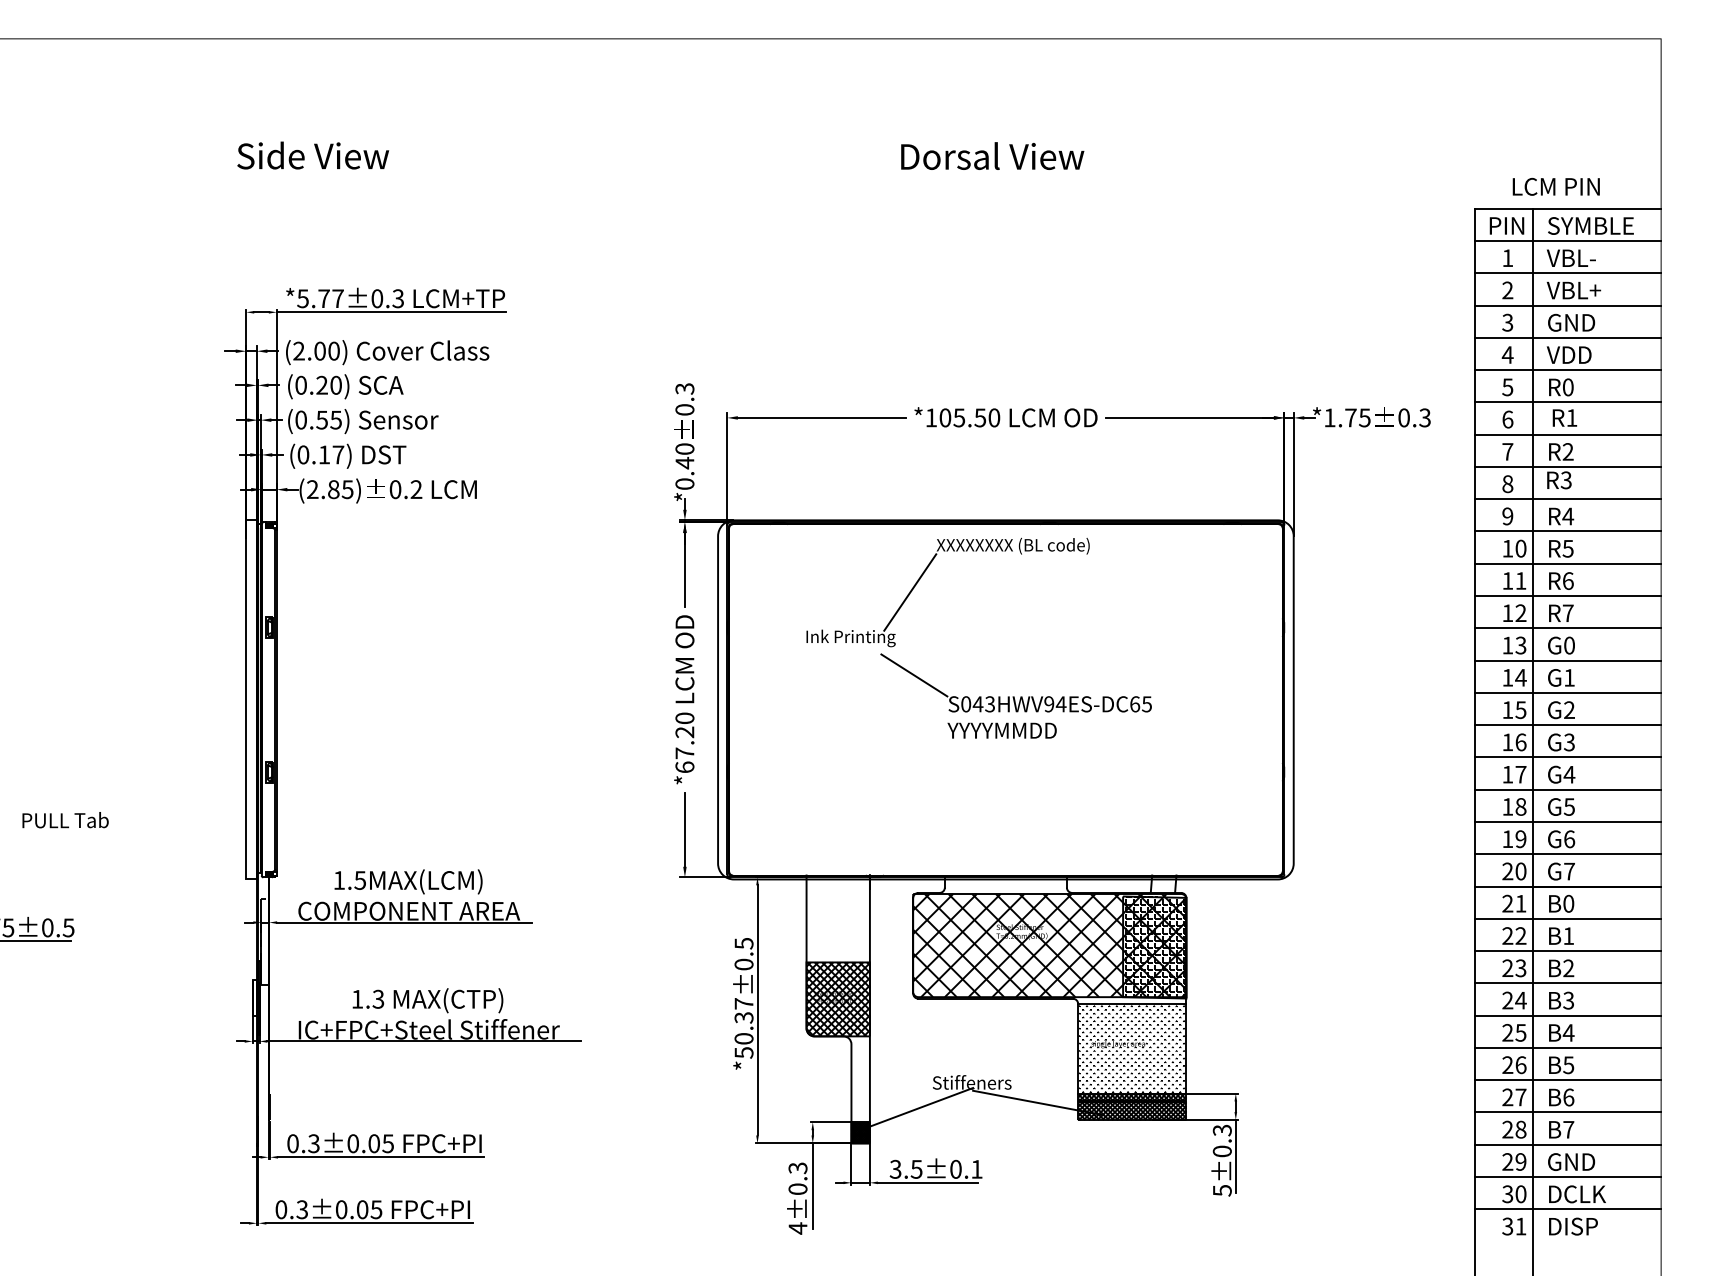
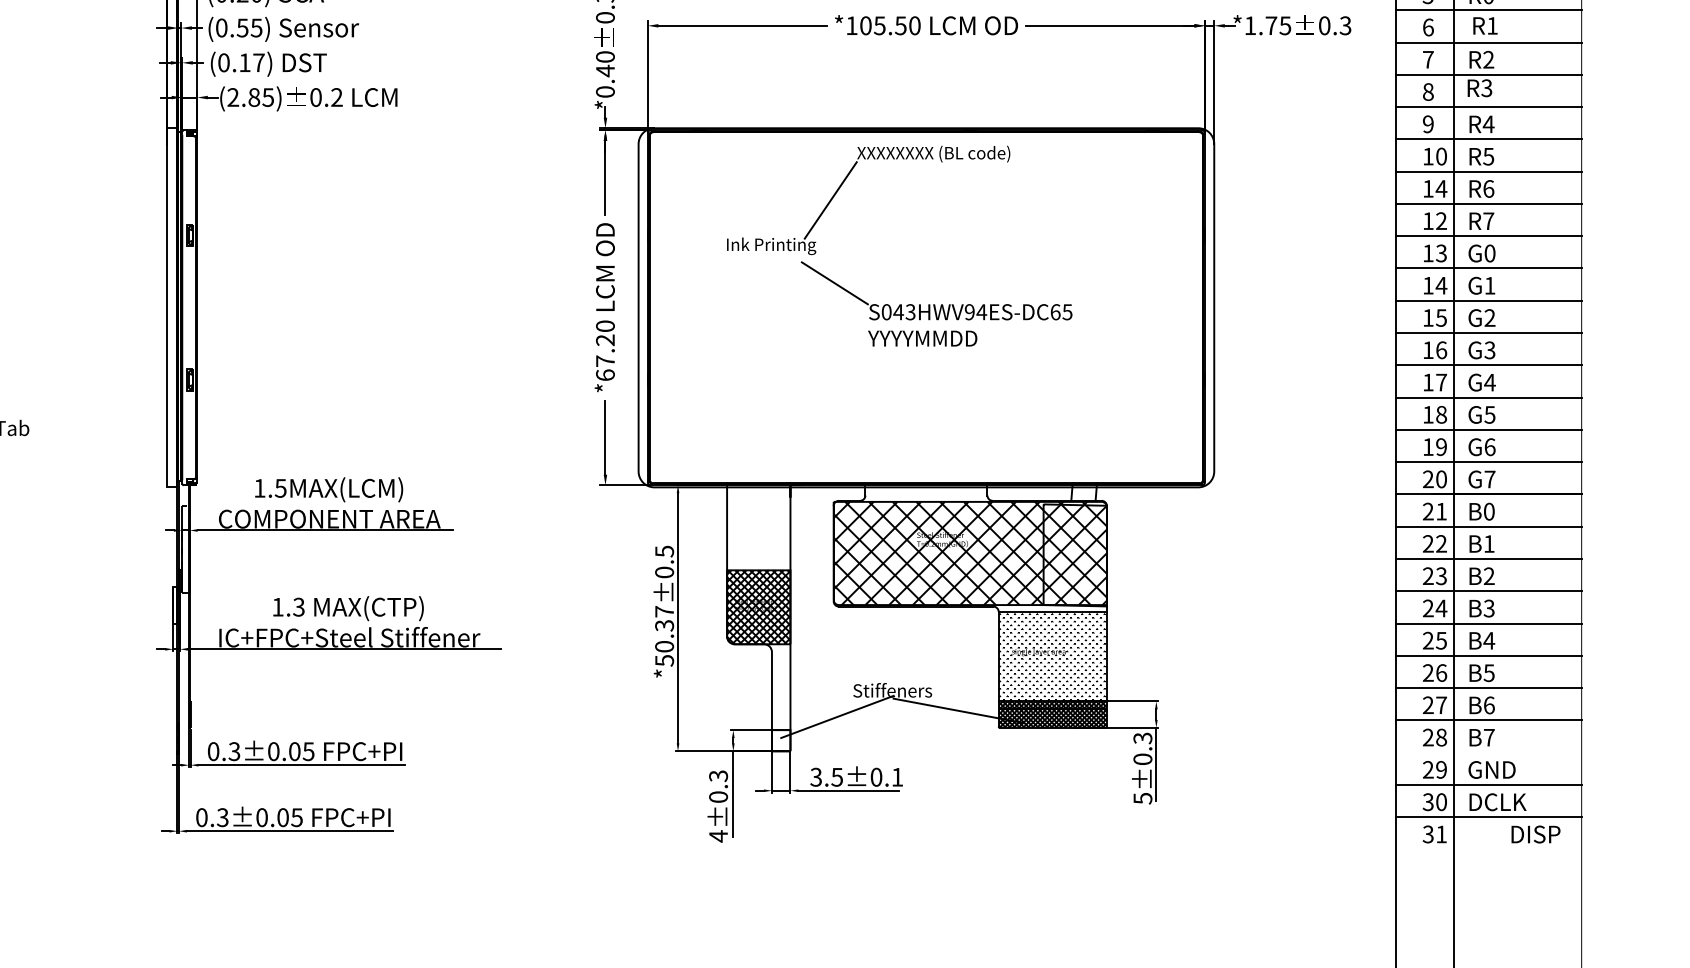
text: (1520, 580) -> (1441, 188), 11 -> 14
hatch: (1154, 947) -> (1075, 555), removed
hatch: (860, 1132) -> (781, 740), removed
line: (1567, 1144) -> (1488, 752), removed
text: (1573, 1226) -> (1536, 834), moved

